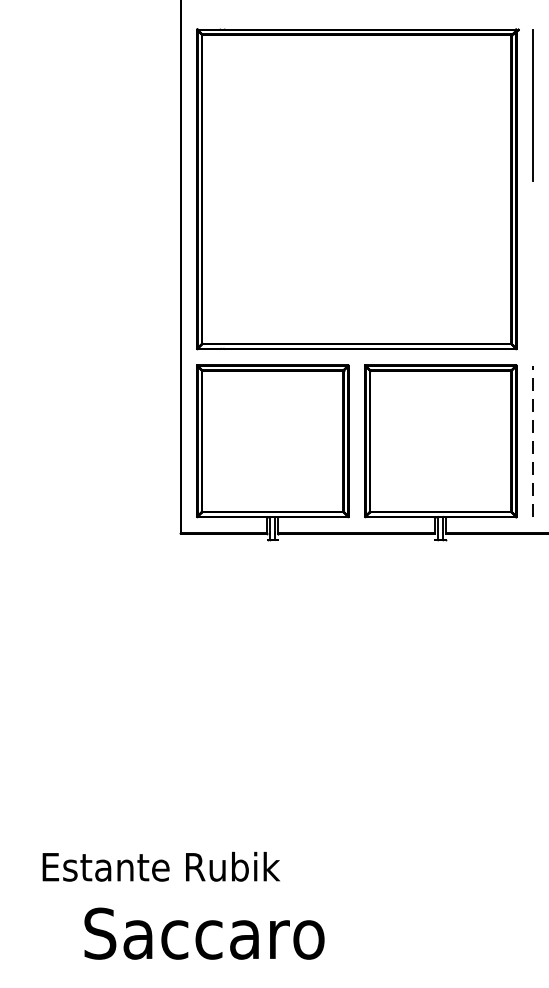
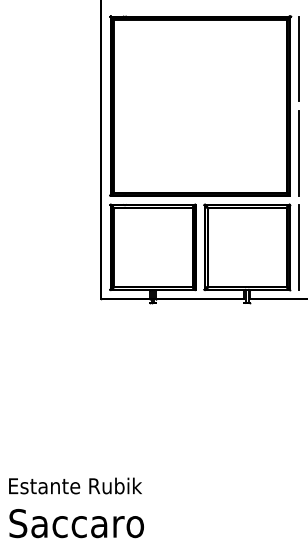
line: (532, 271) -> (298, 152), added
line: (532, 439) -> (298, 246), dashed -> solid
text: (161, 865) -> (75, 485), moved
text: (204, 933) -> (76, 523), moved

